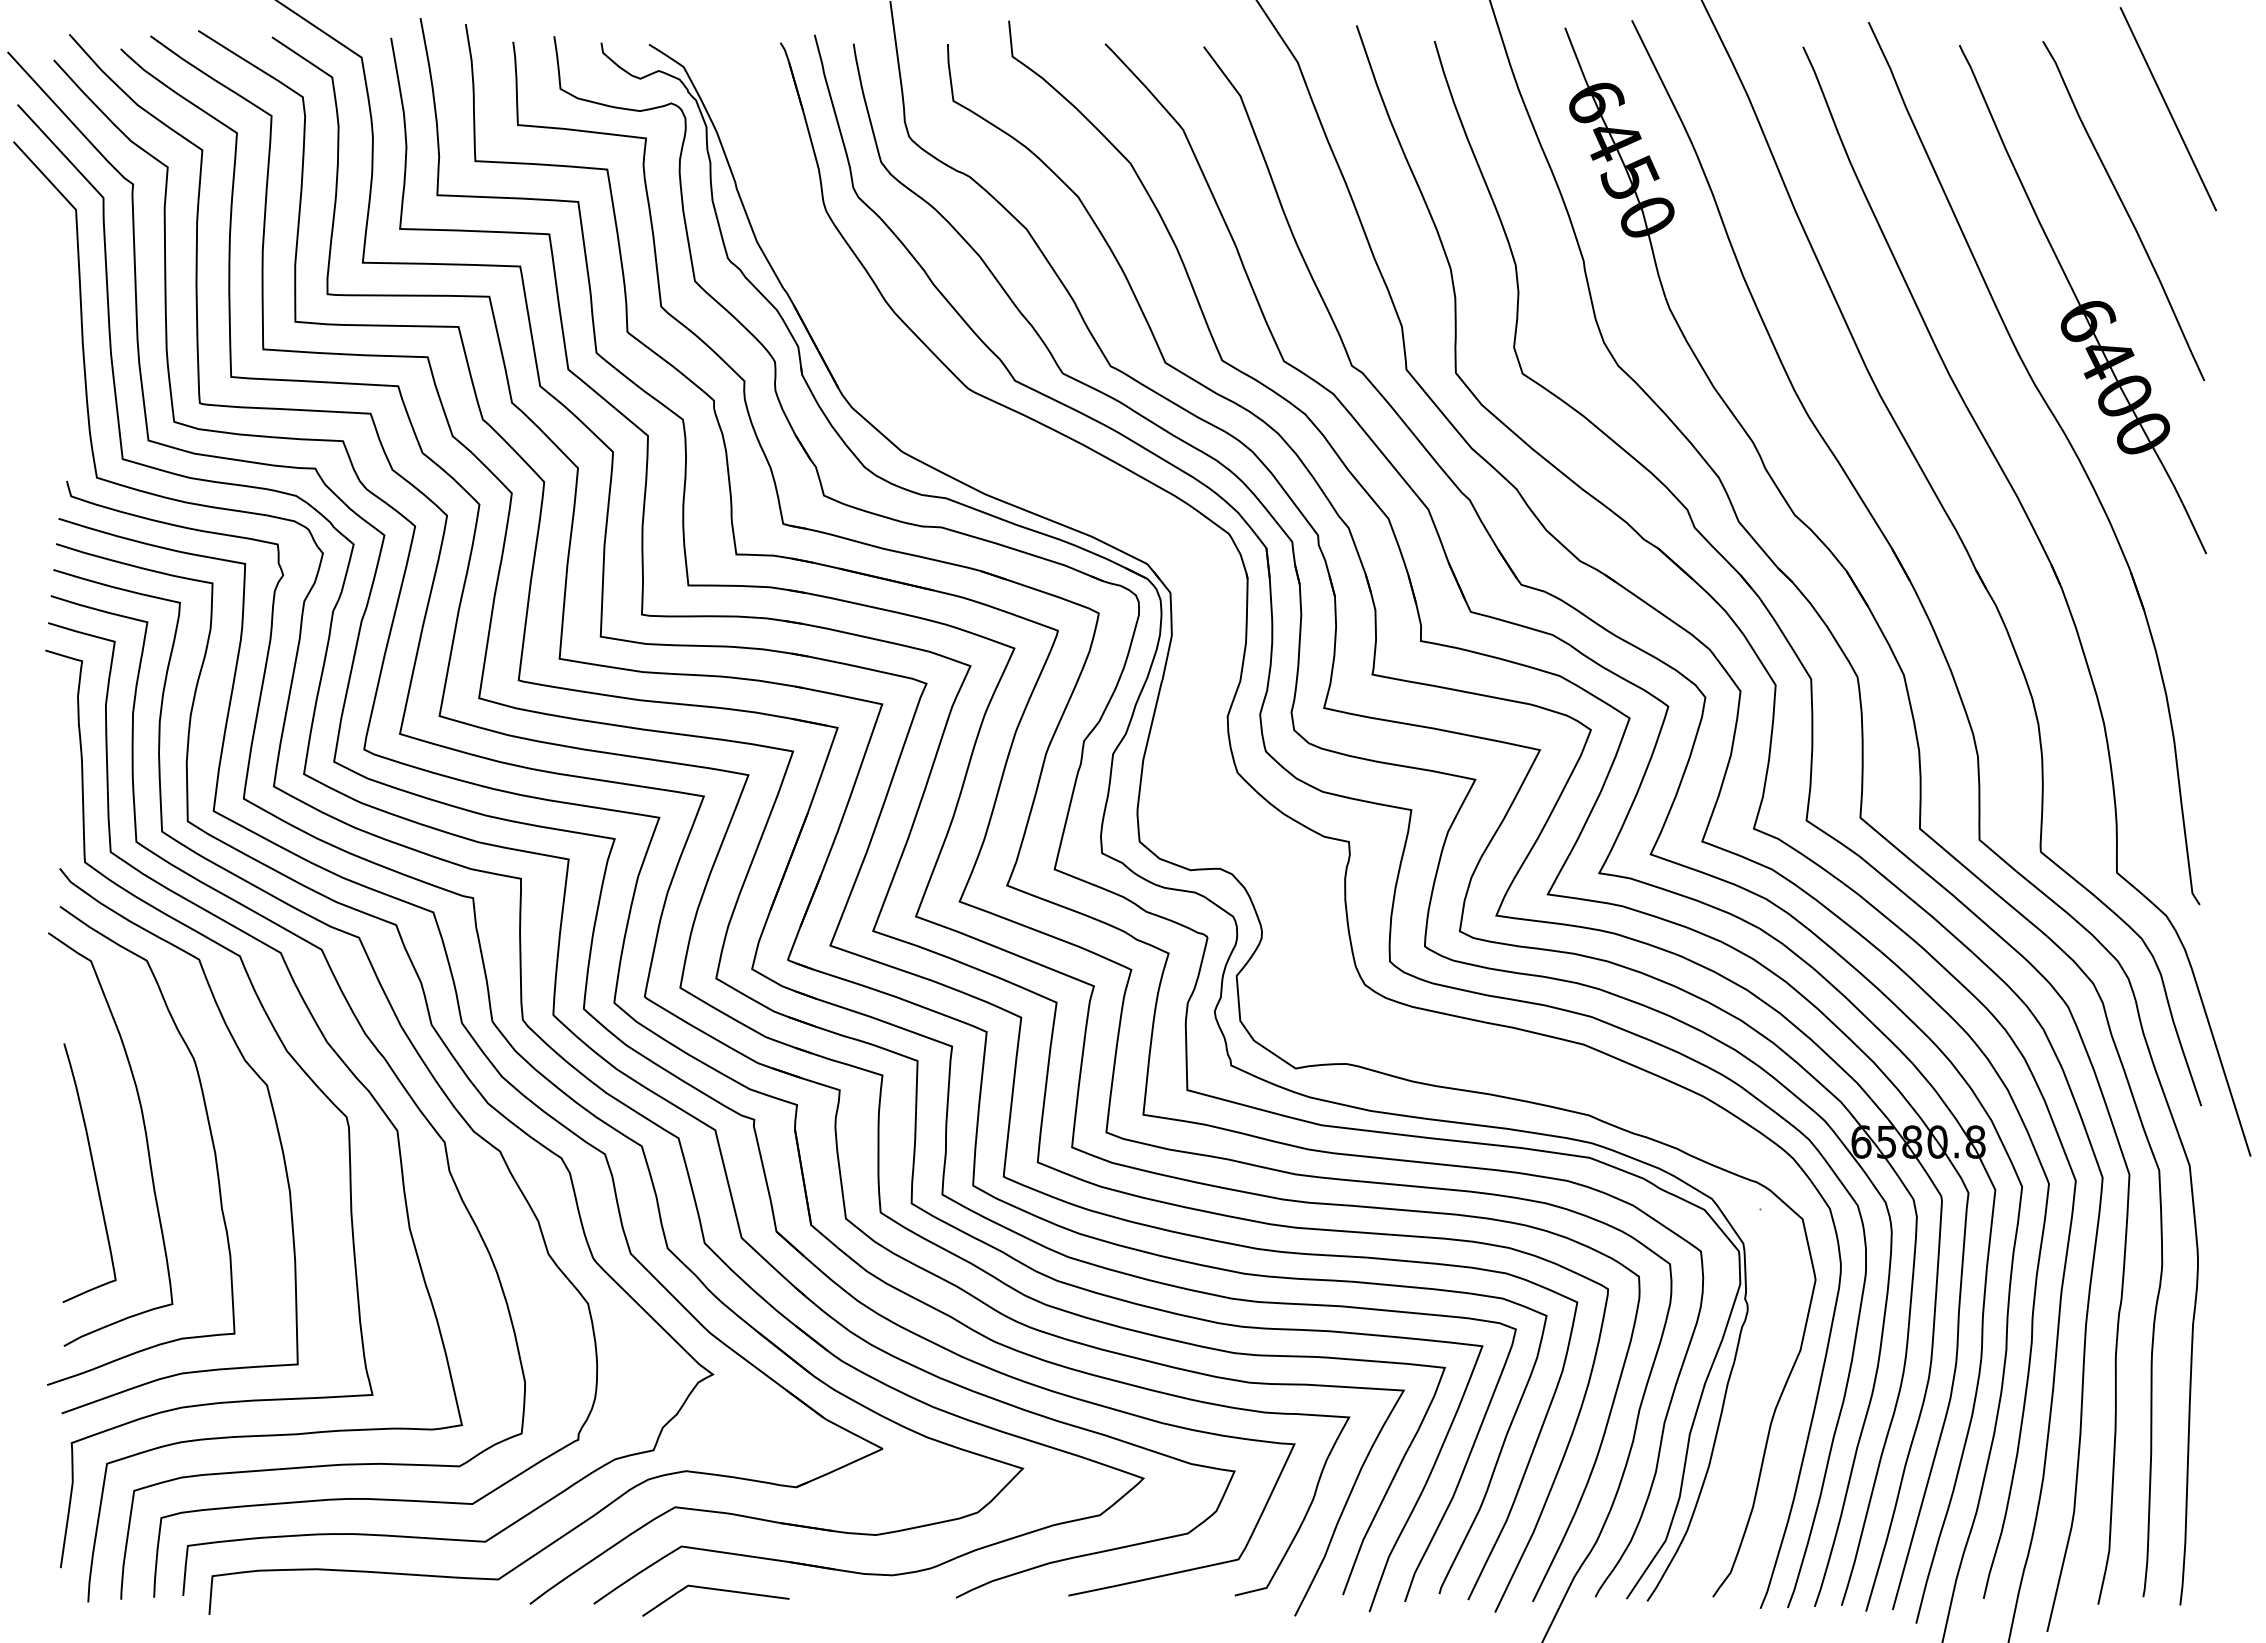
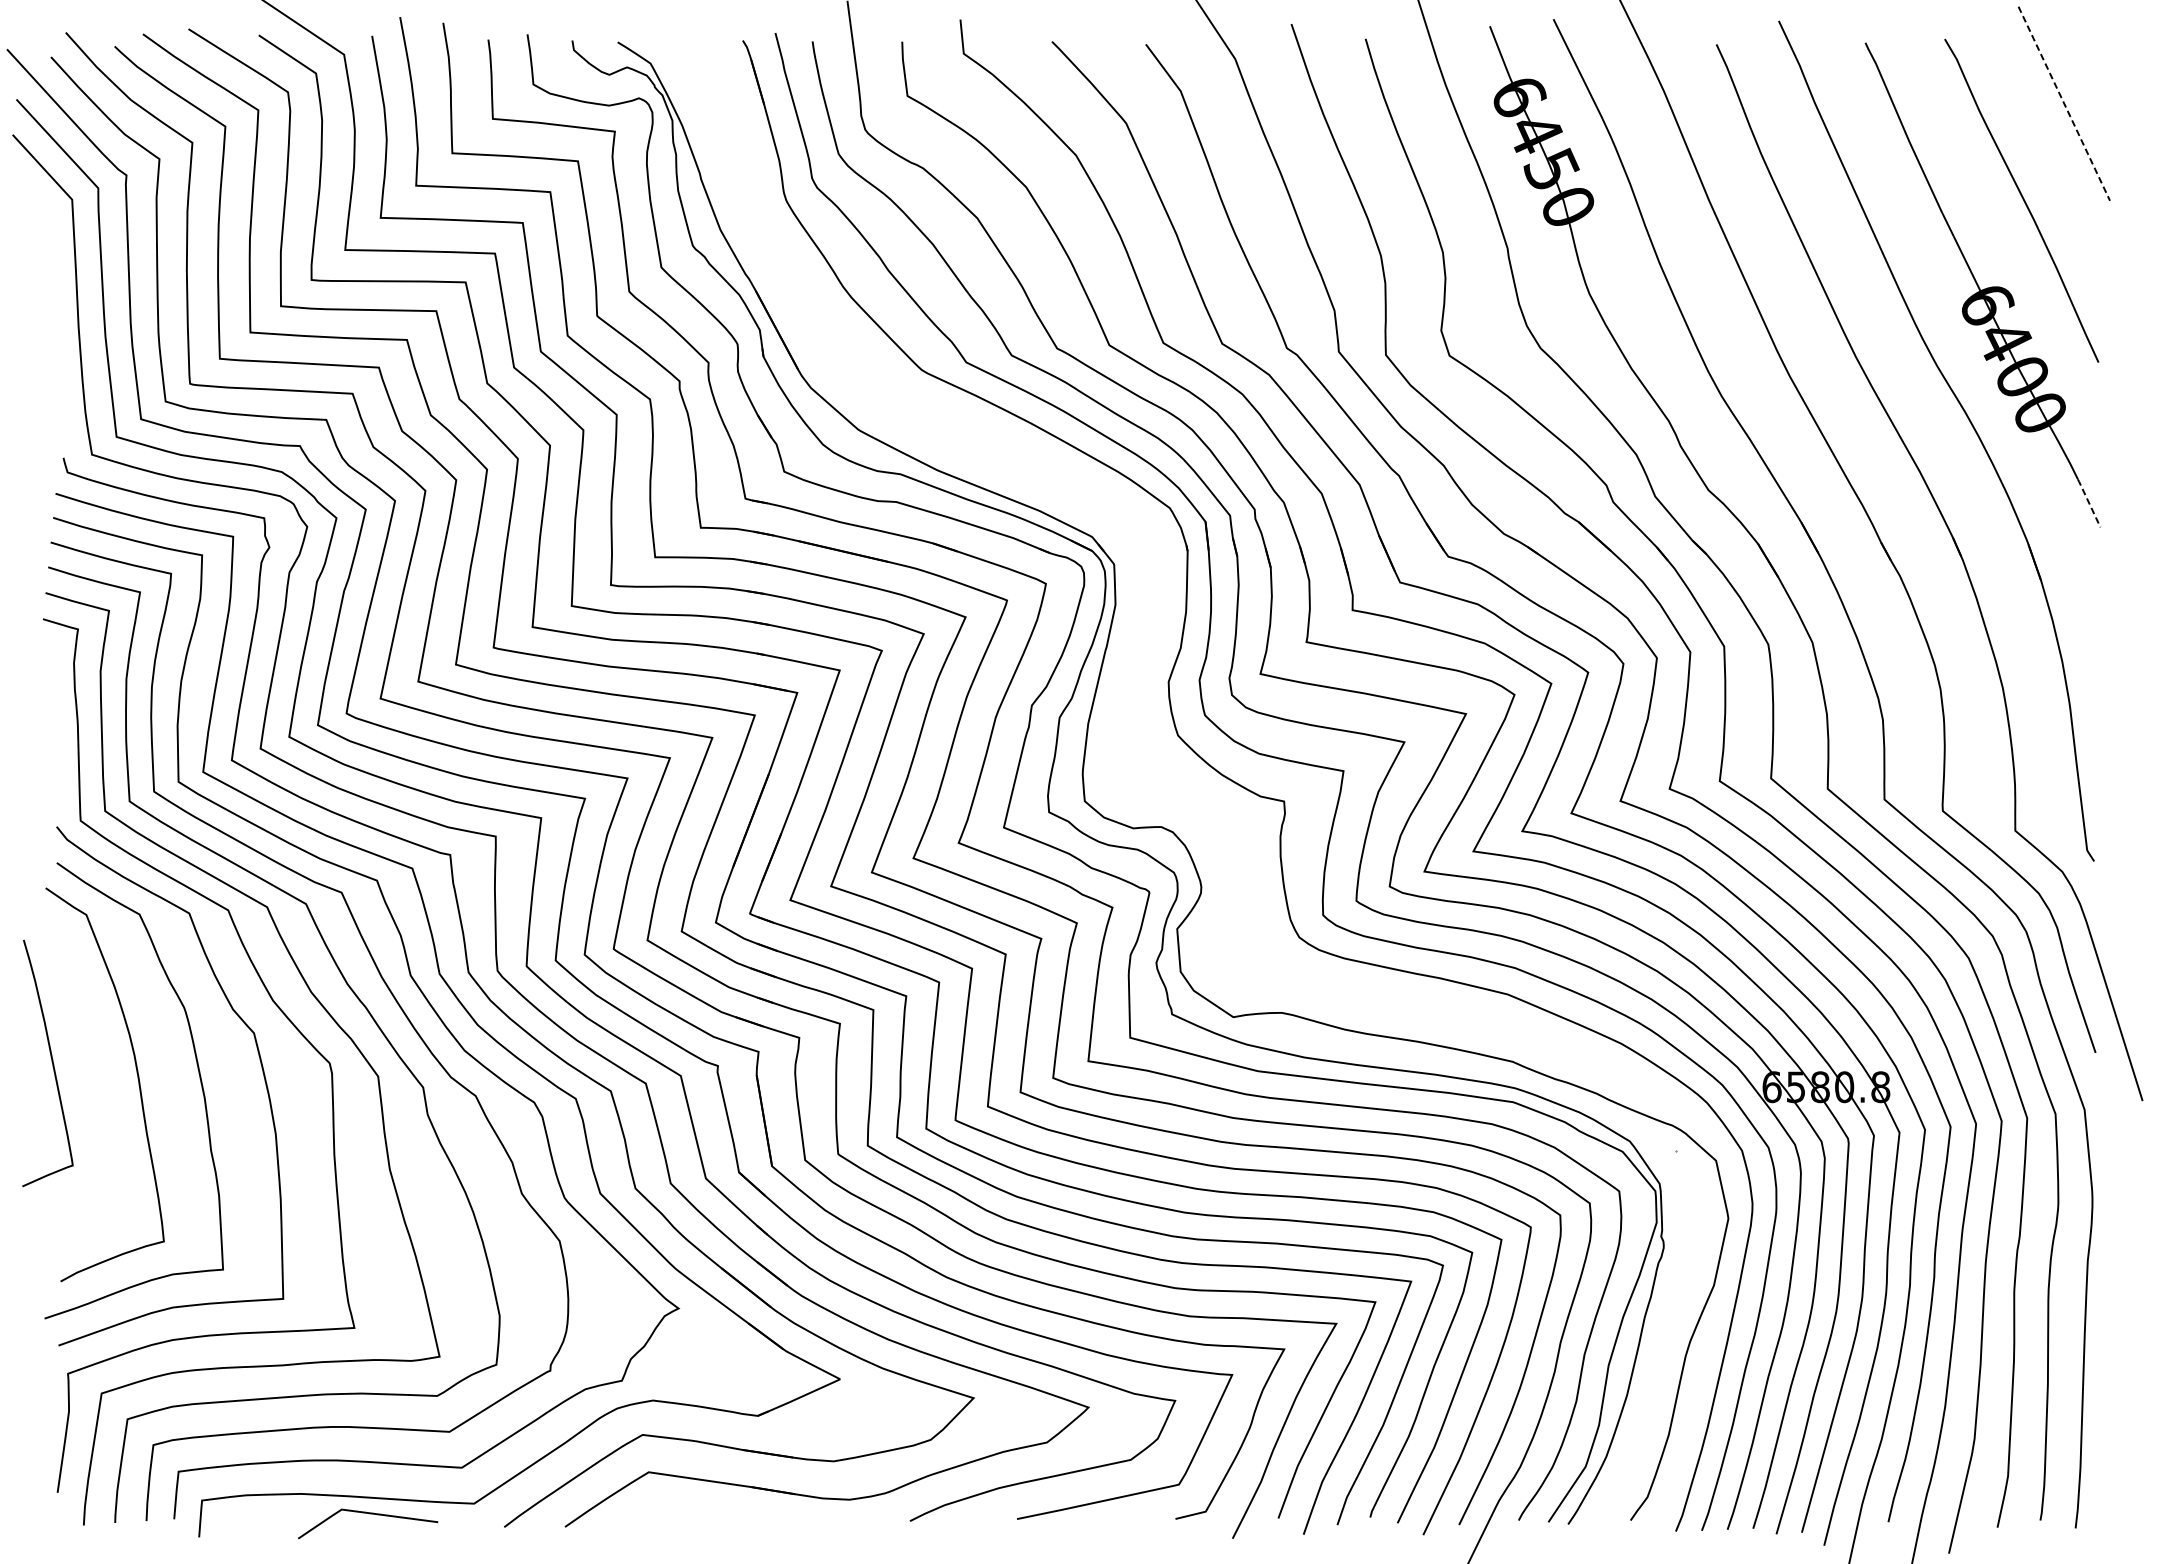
line: (2168, 109) -> (2064, 104), solid -> dashed
line: (2194, 528) -> (2089, 503), solid -> dashed
curve: (93, 1172) -> (51, 1062), moved
line: (715, 1590) -> (367, 1514), moved

